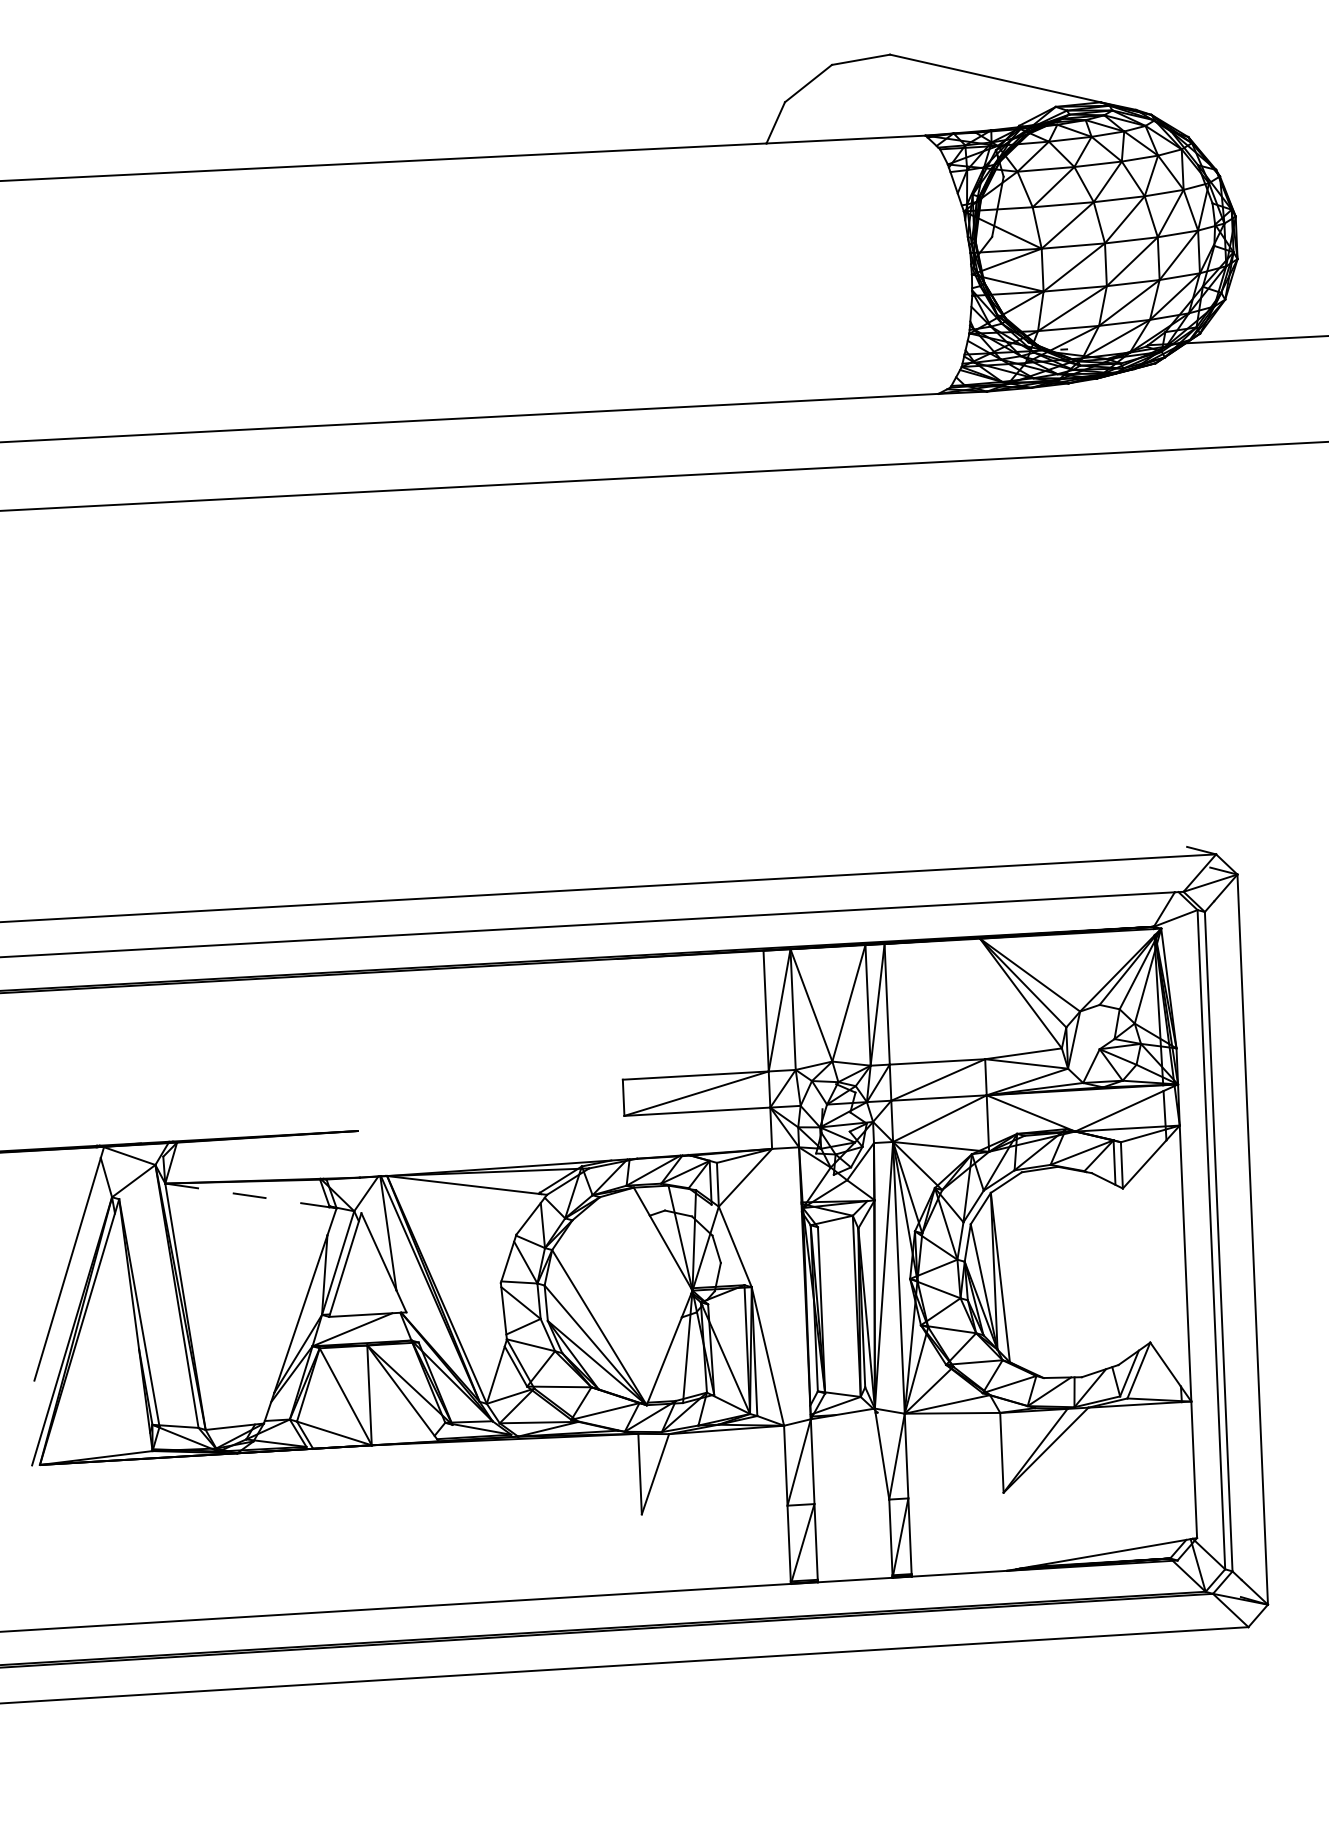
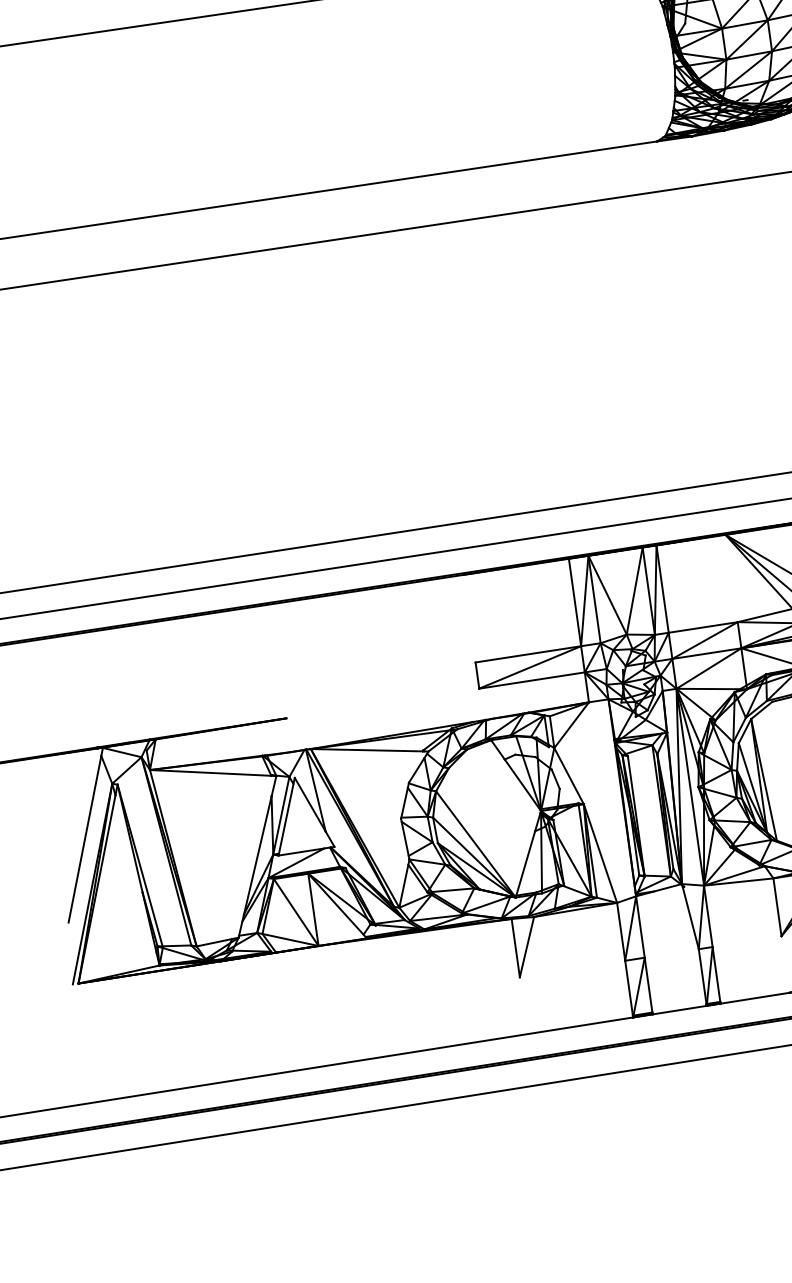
line: (247, 1195) -> (210, 772), dashed -> solid

